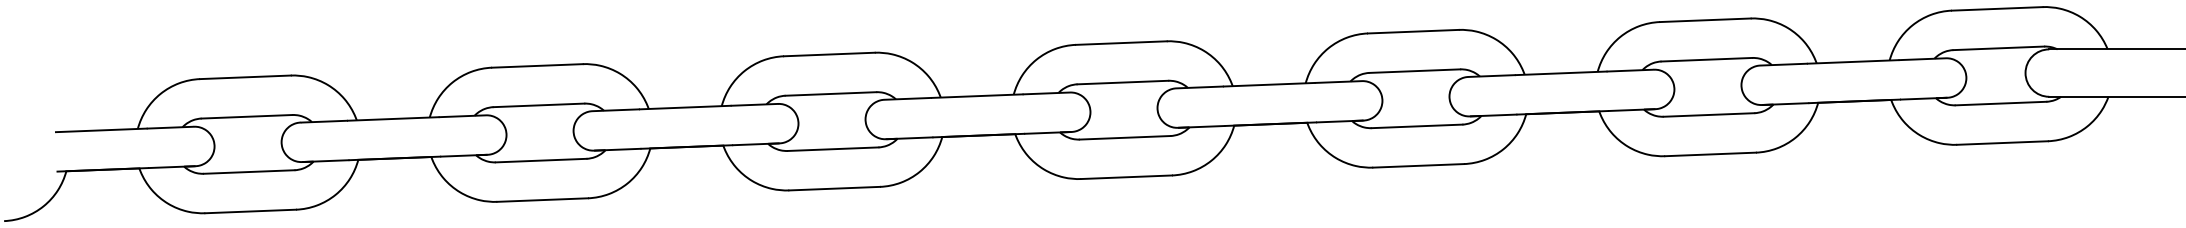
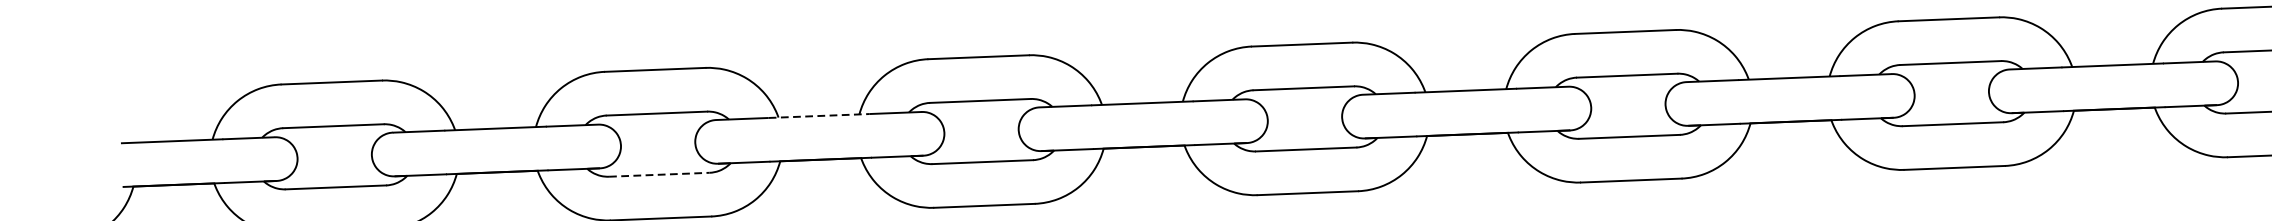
line: (685, 107) -> (819, 115), solid -> dashed
line: (541, 160) -> (659, 174), solid -> dashed

